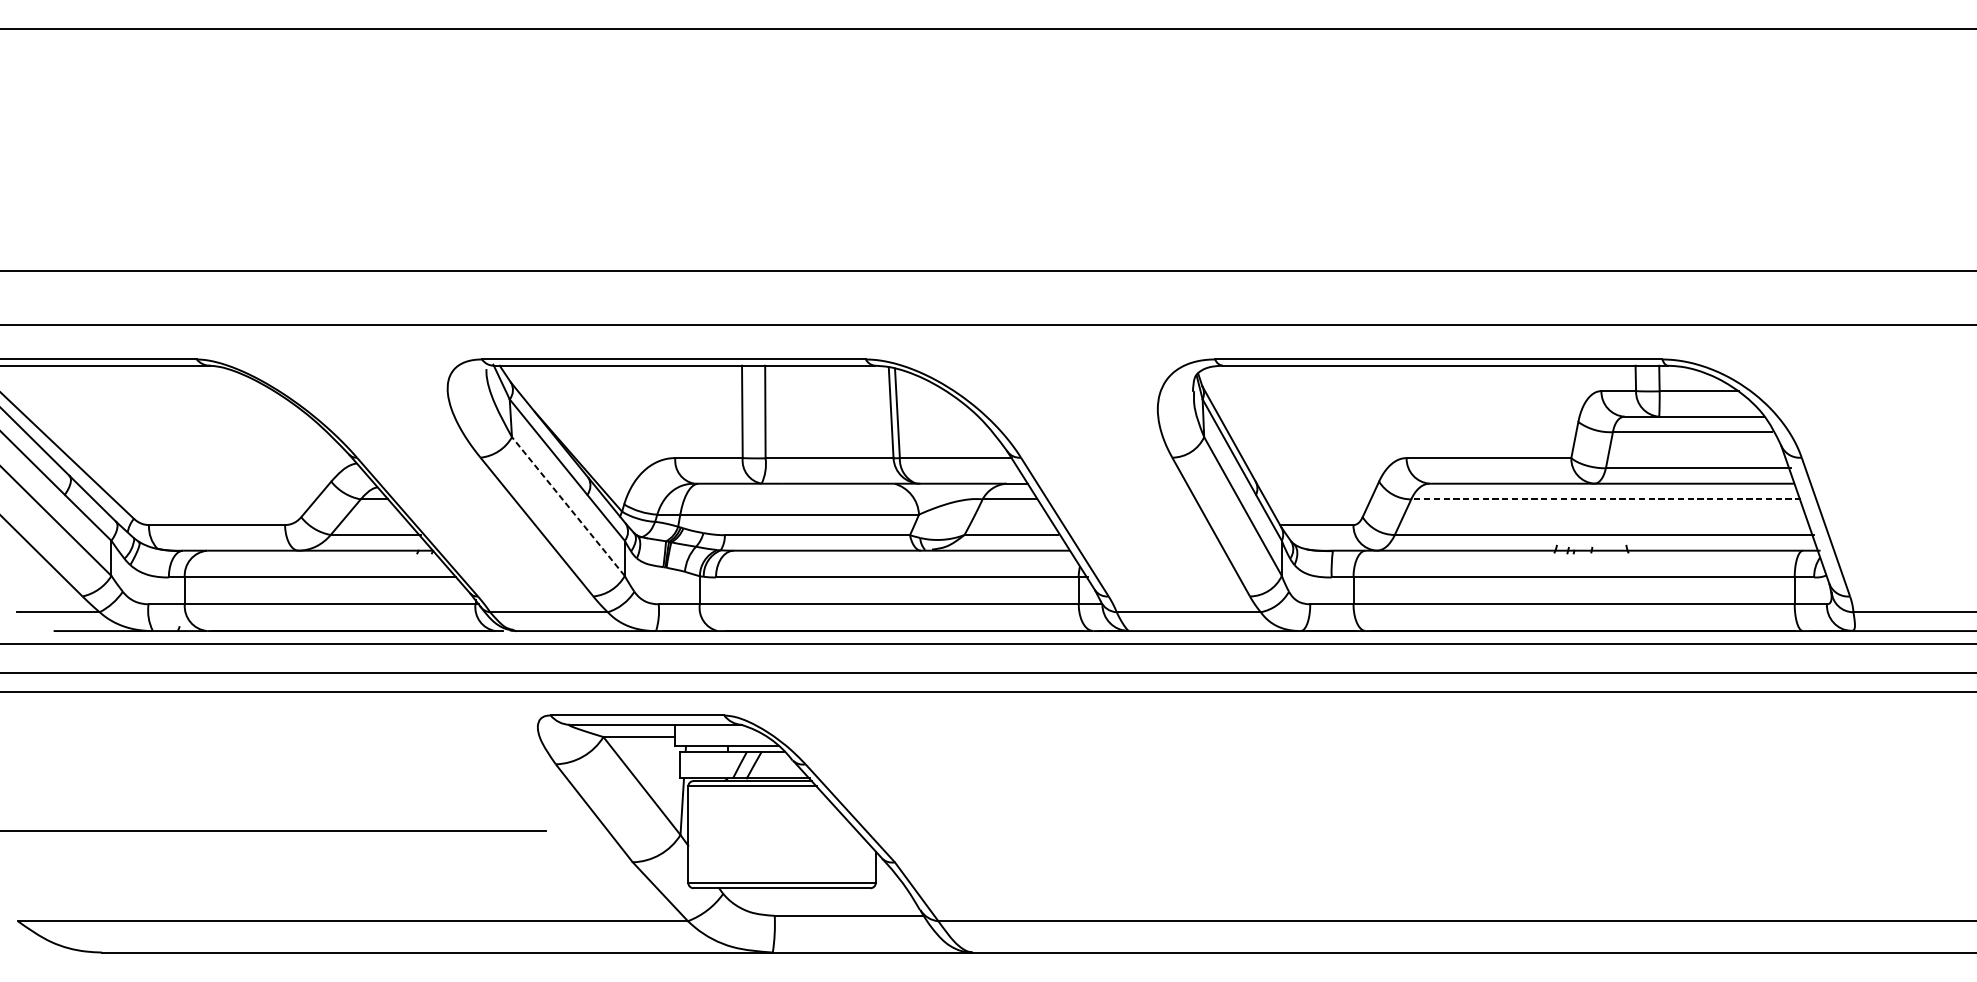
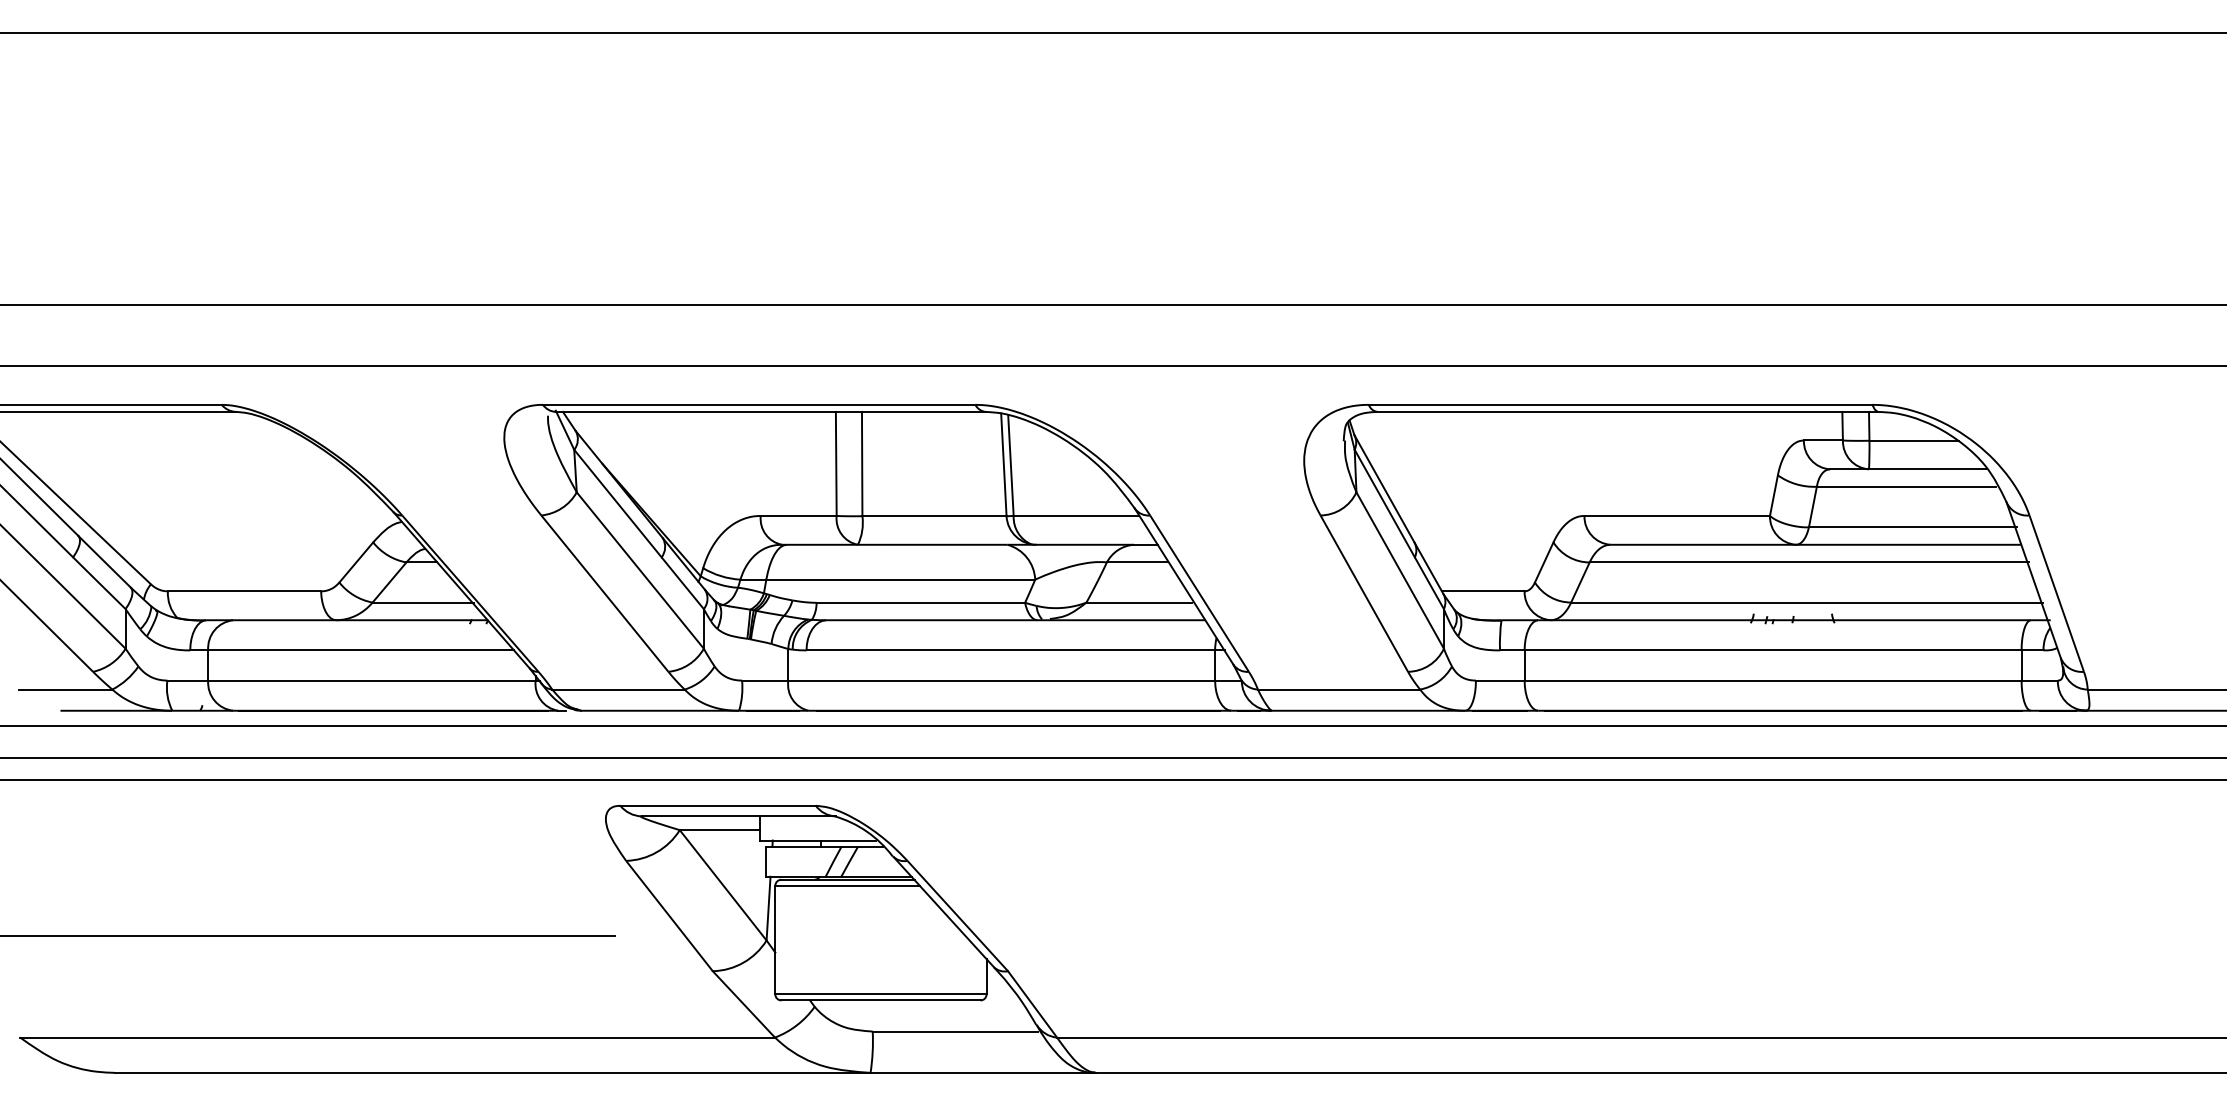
line: (1606, 499) -> (1809, 562), dashed -> solid
line: (568, 506) -> (640, 570), dashed -> solid

